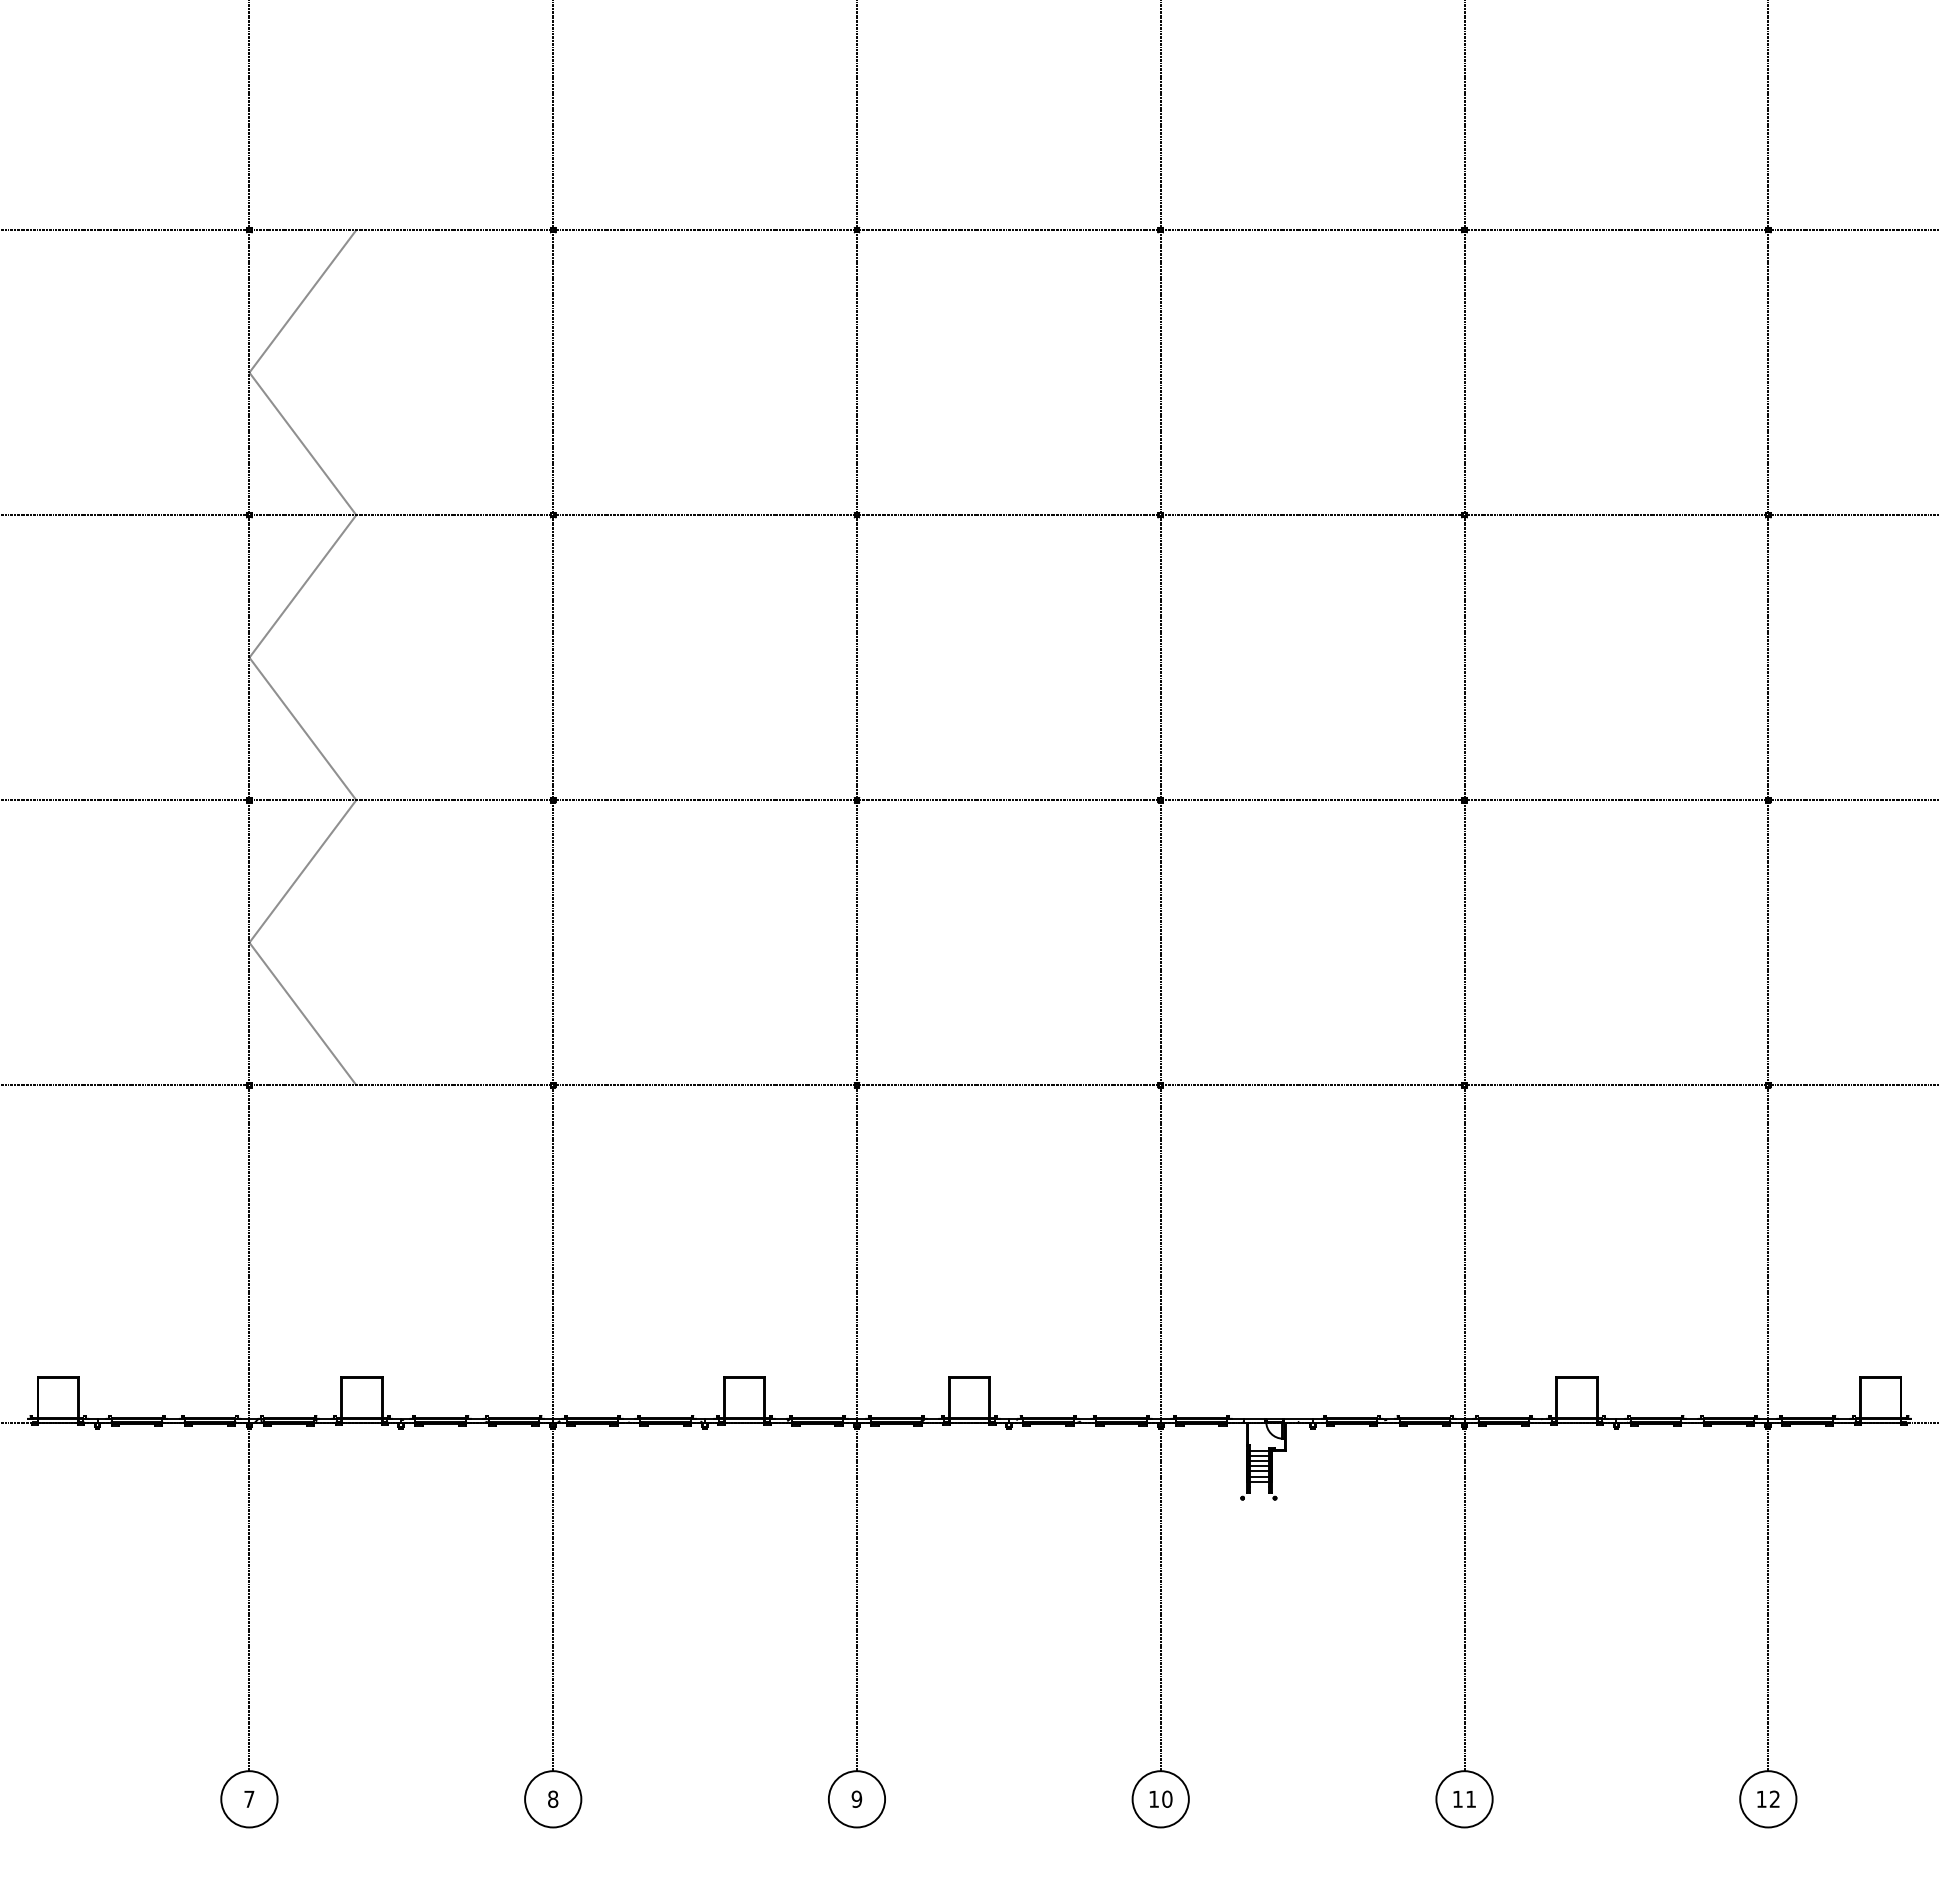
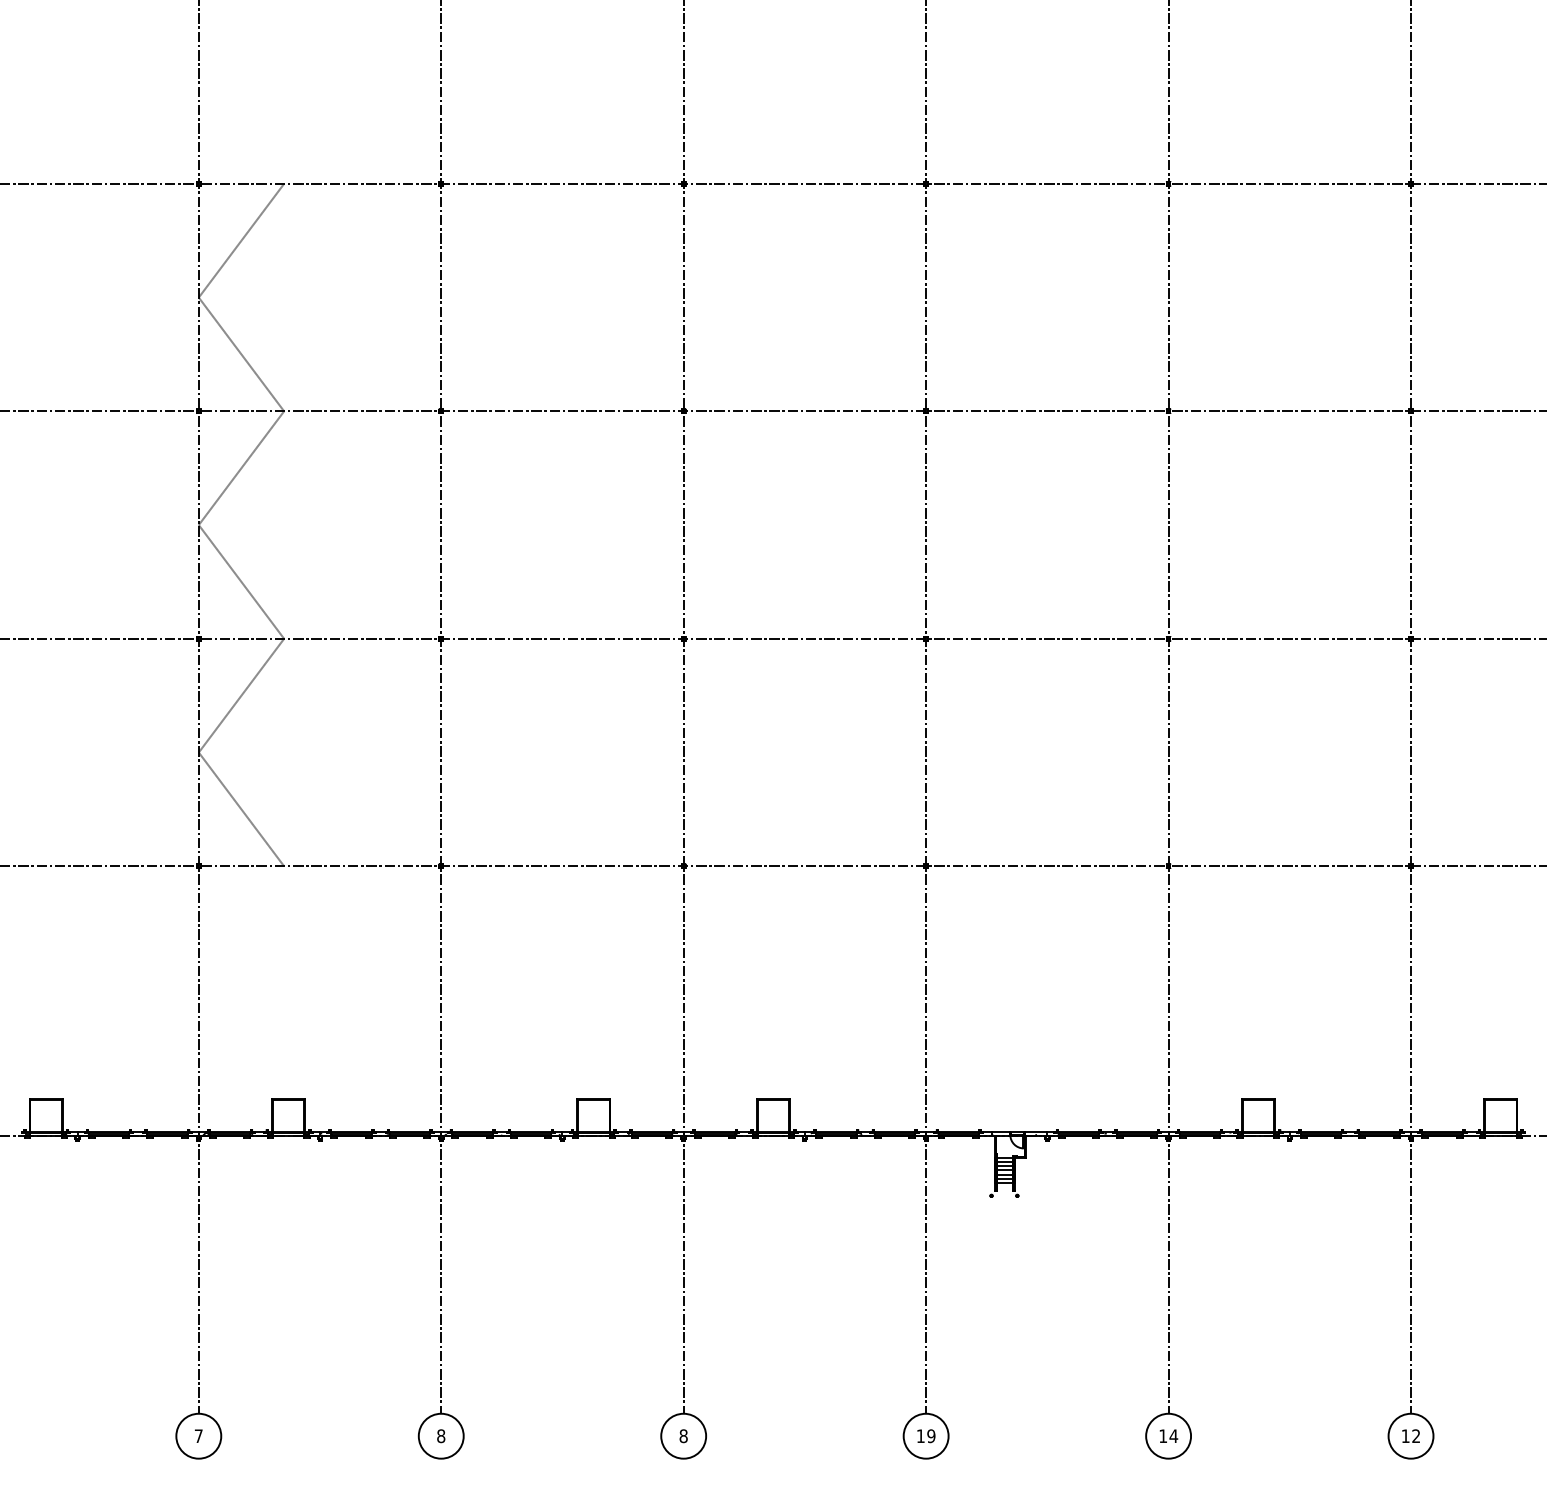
text: (856, 1798) -> (683, 1435), 9 -> 8
text: (1470, 1798) -> (1173, 1435), 11 -> 14
text: (1167, 1799) -> (931, 1436), 10 -> 19

